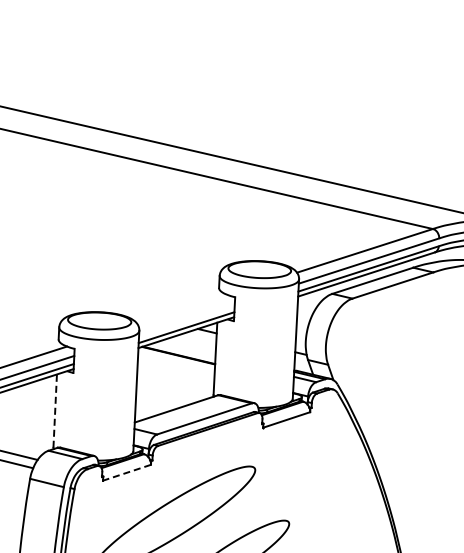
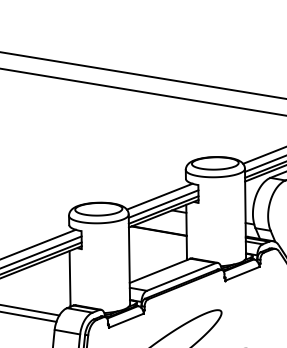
line: (182, 308) -> (159, 195), added
line: (186, 319) -> (163, 203), added
line: (55, 411) -> (70, 278), dashed -> solid
line: (126, 472) -> (126, 320), dashed -> solid

